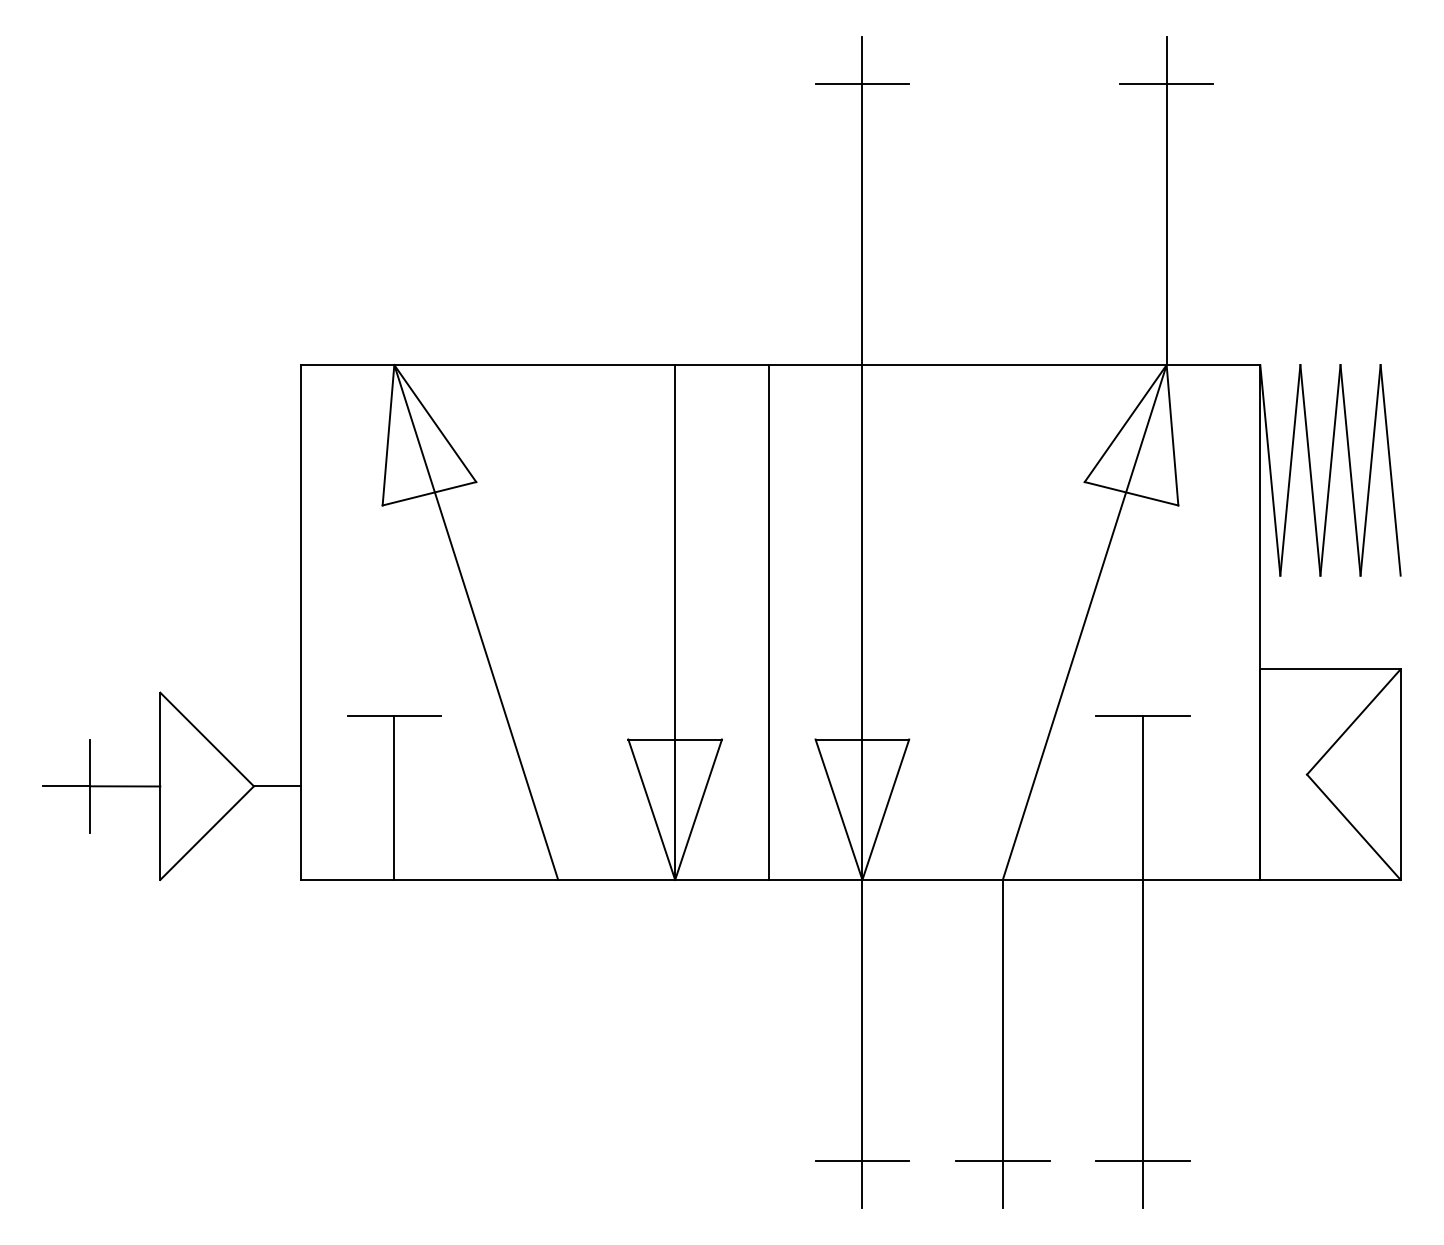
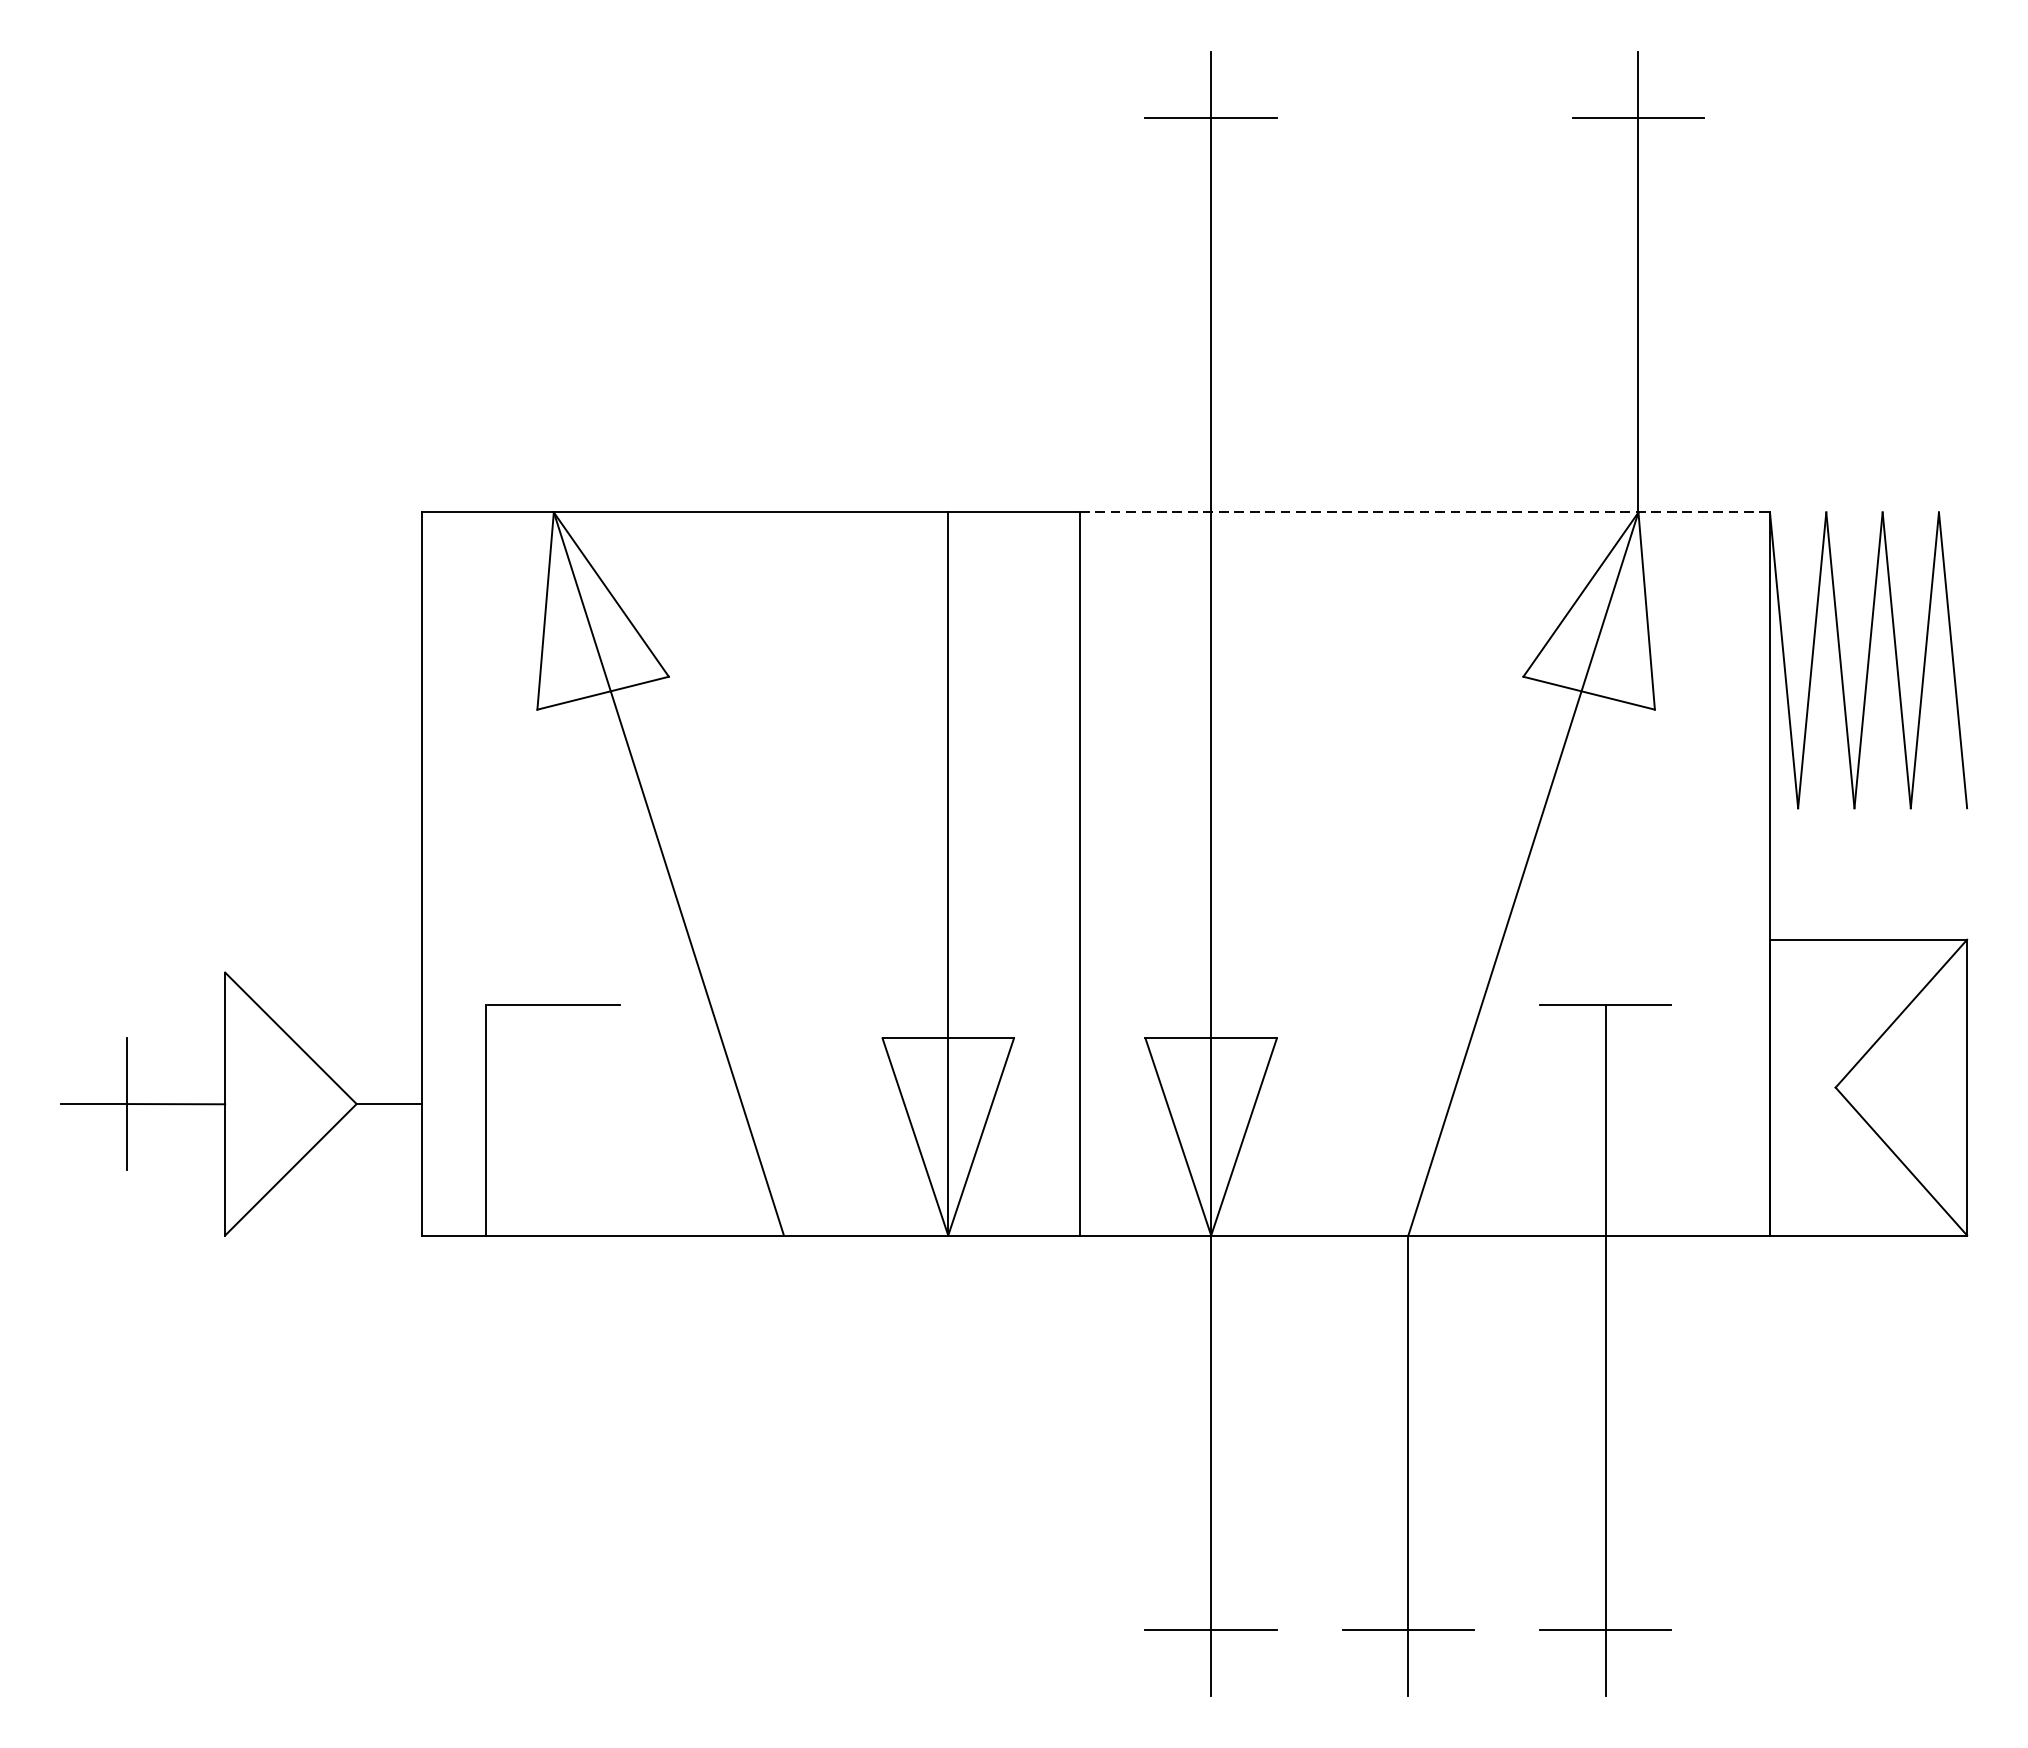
line: (1014, 365) -> (1424, 513), solid -> dashed
line: (394, 797) -> (486, 1119), moved

